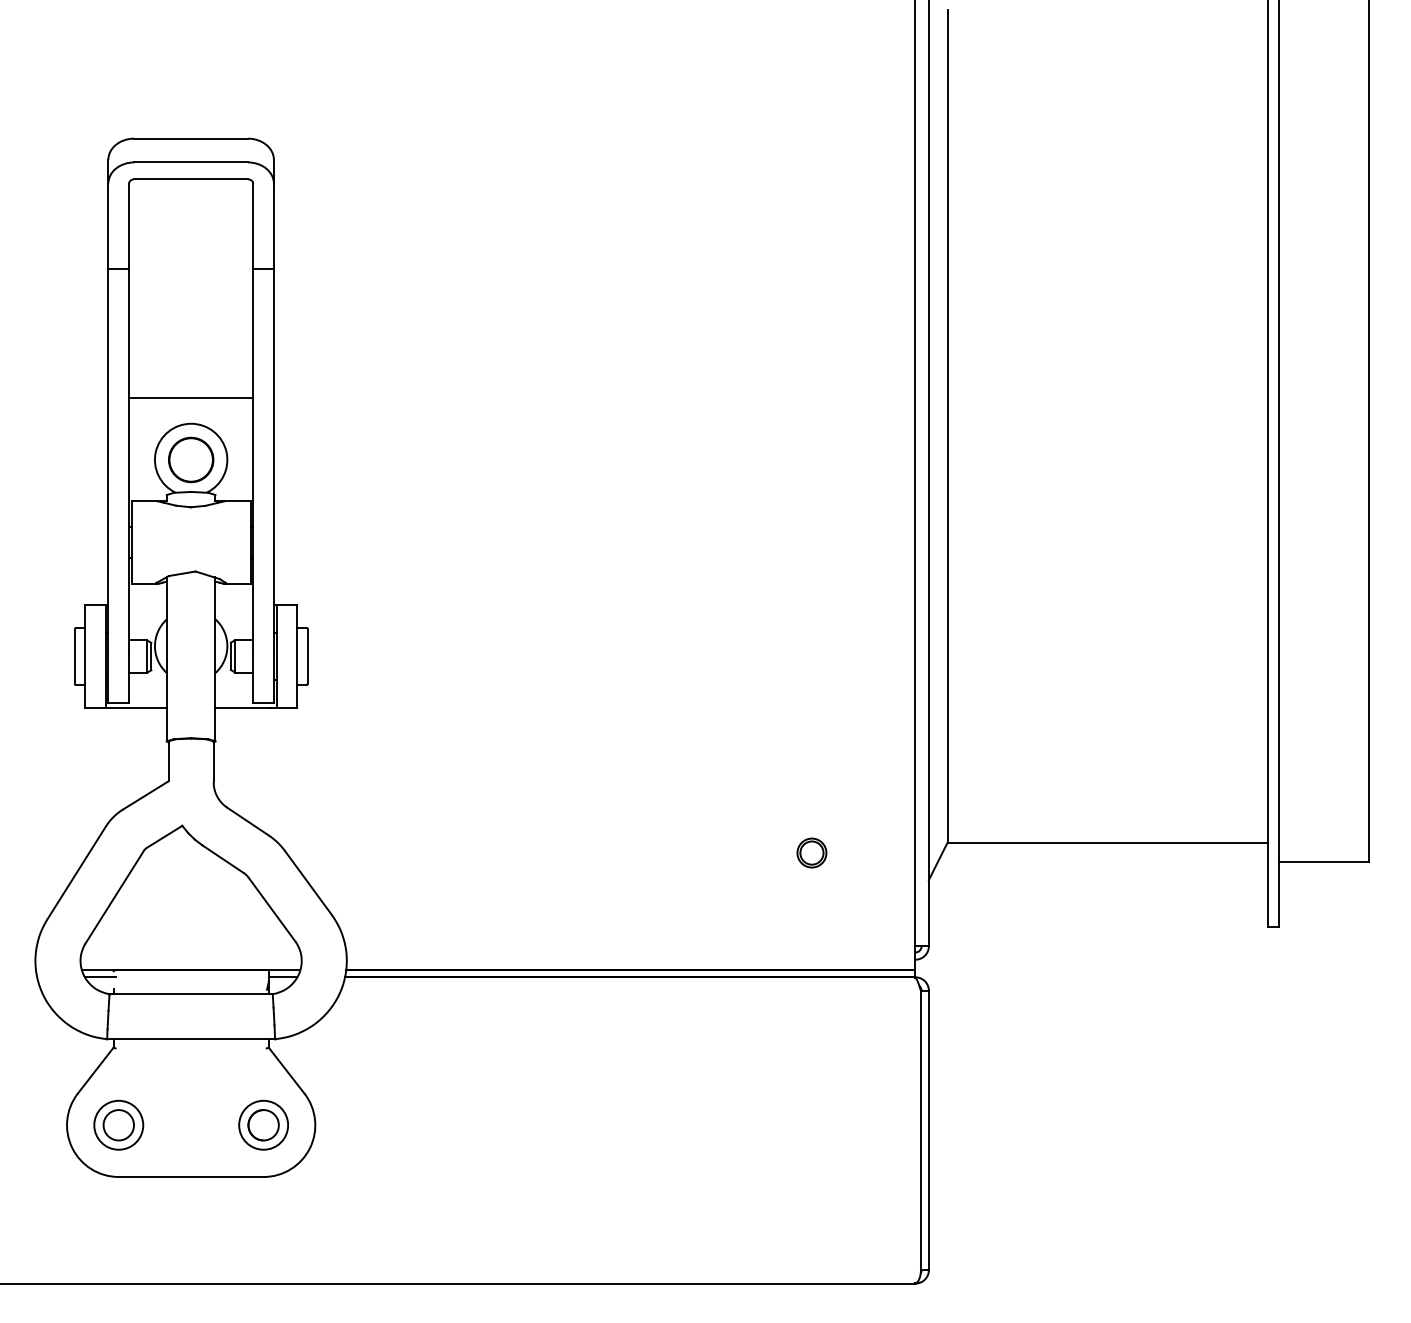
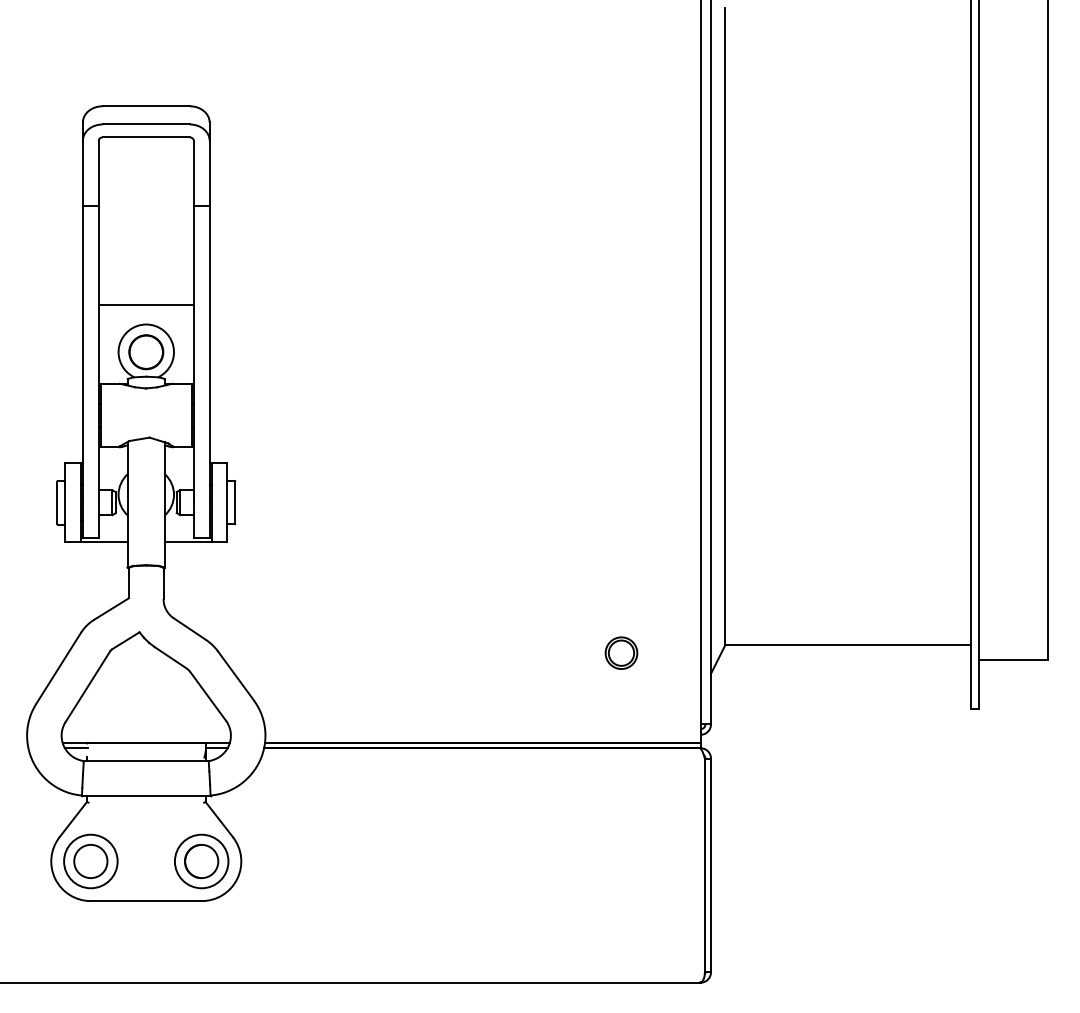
part: (811, 852) -> (621, 652), size x1.43
part: (118, 1125) -> (90, 861), size x1.43
part: (263, 1125) -> (201, 861), size x1.43

